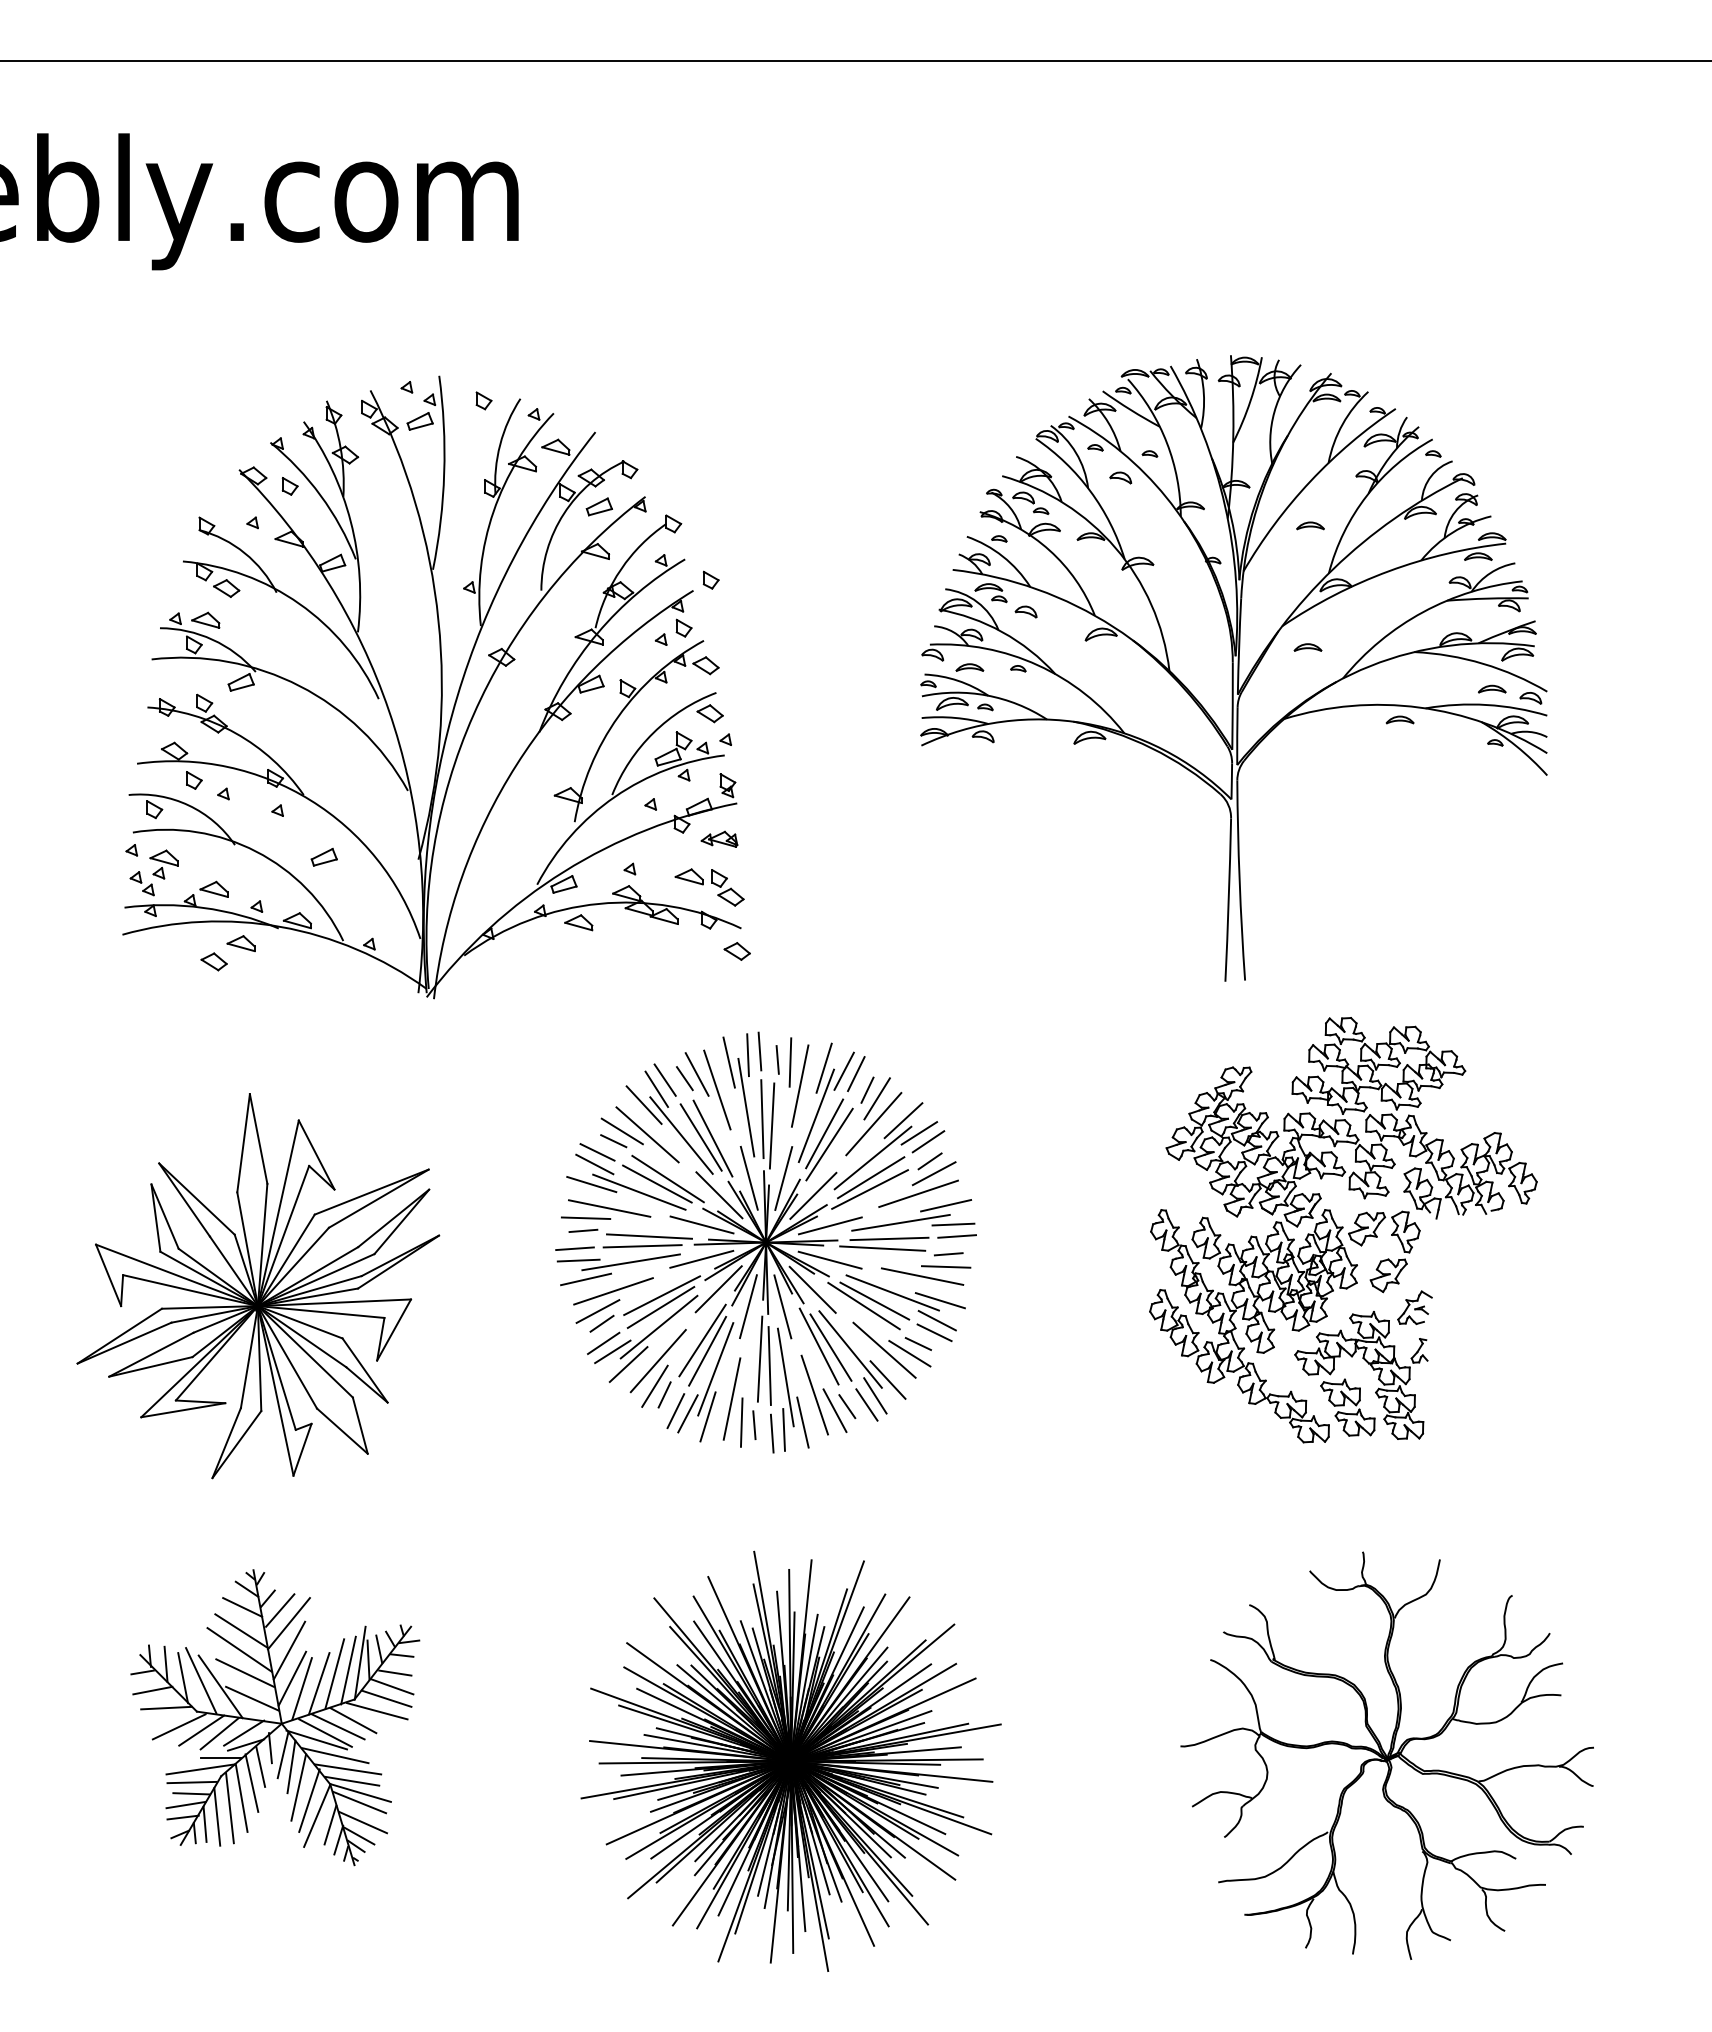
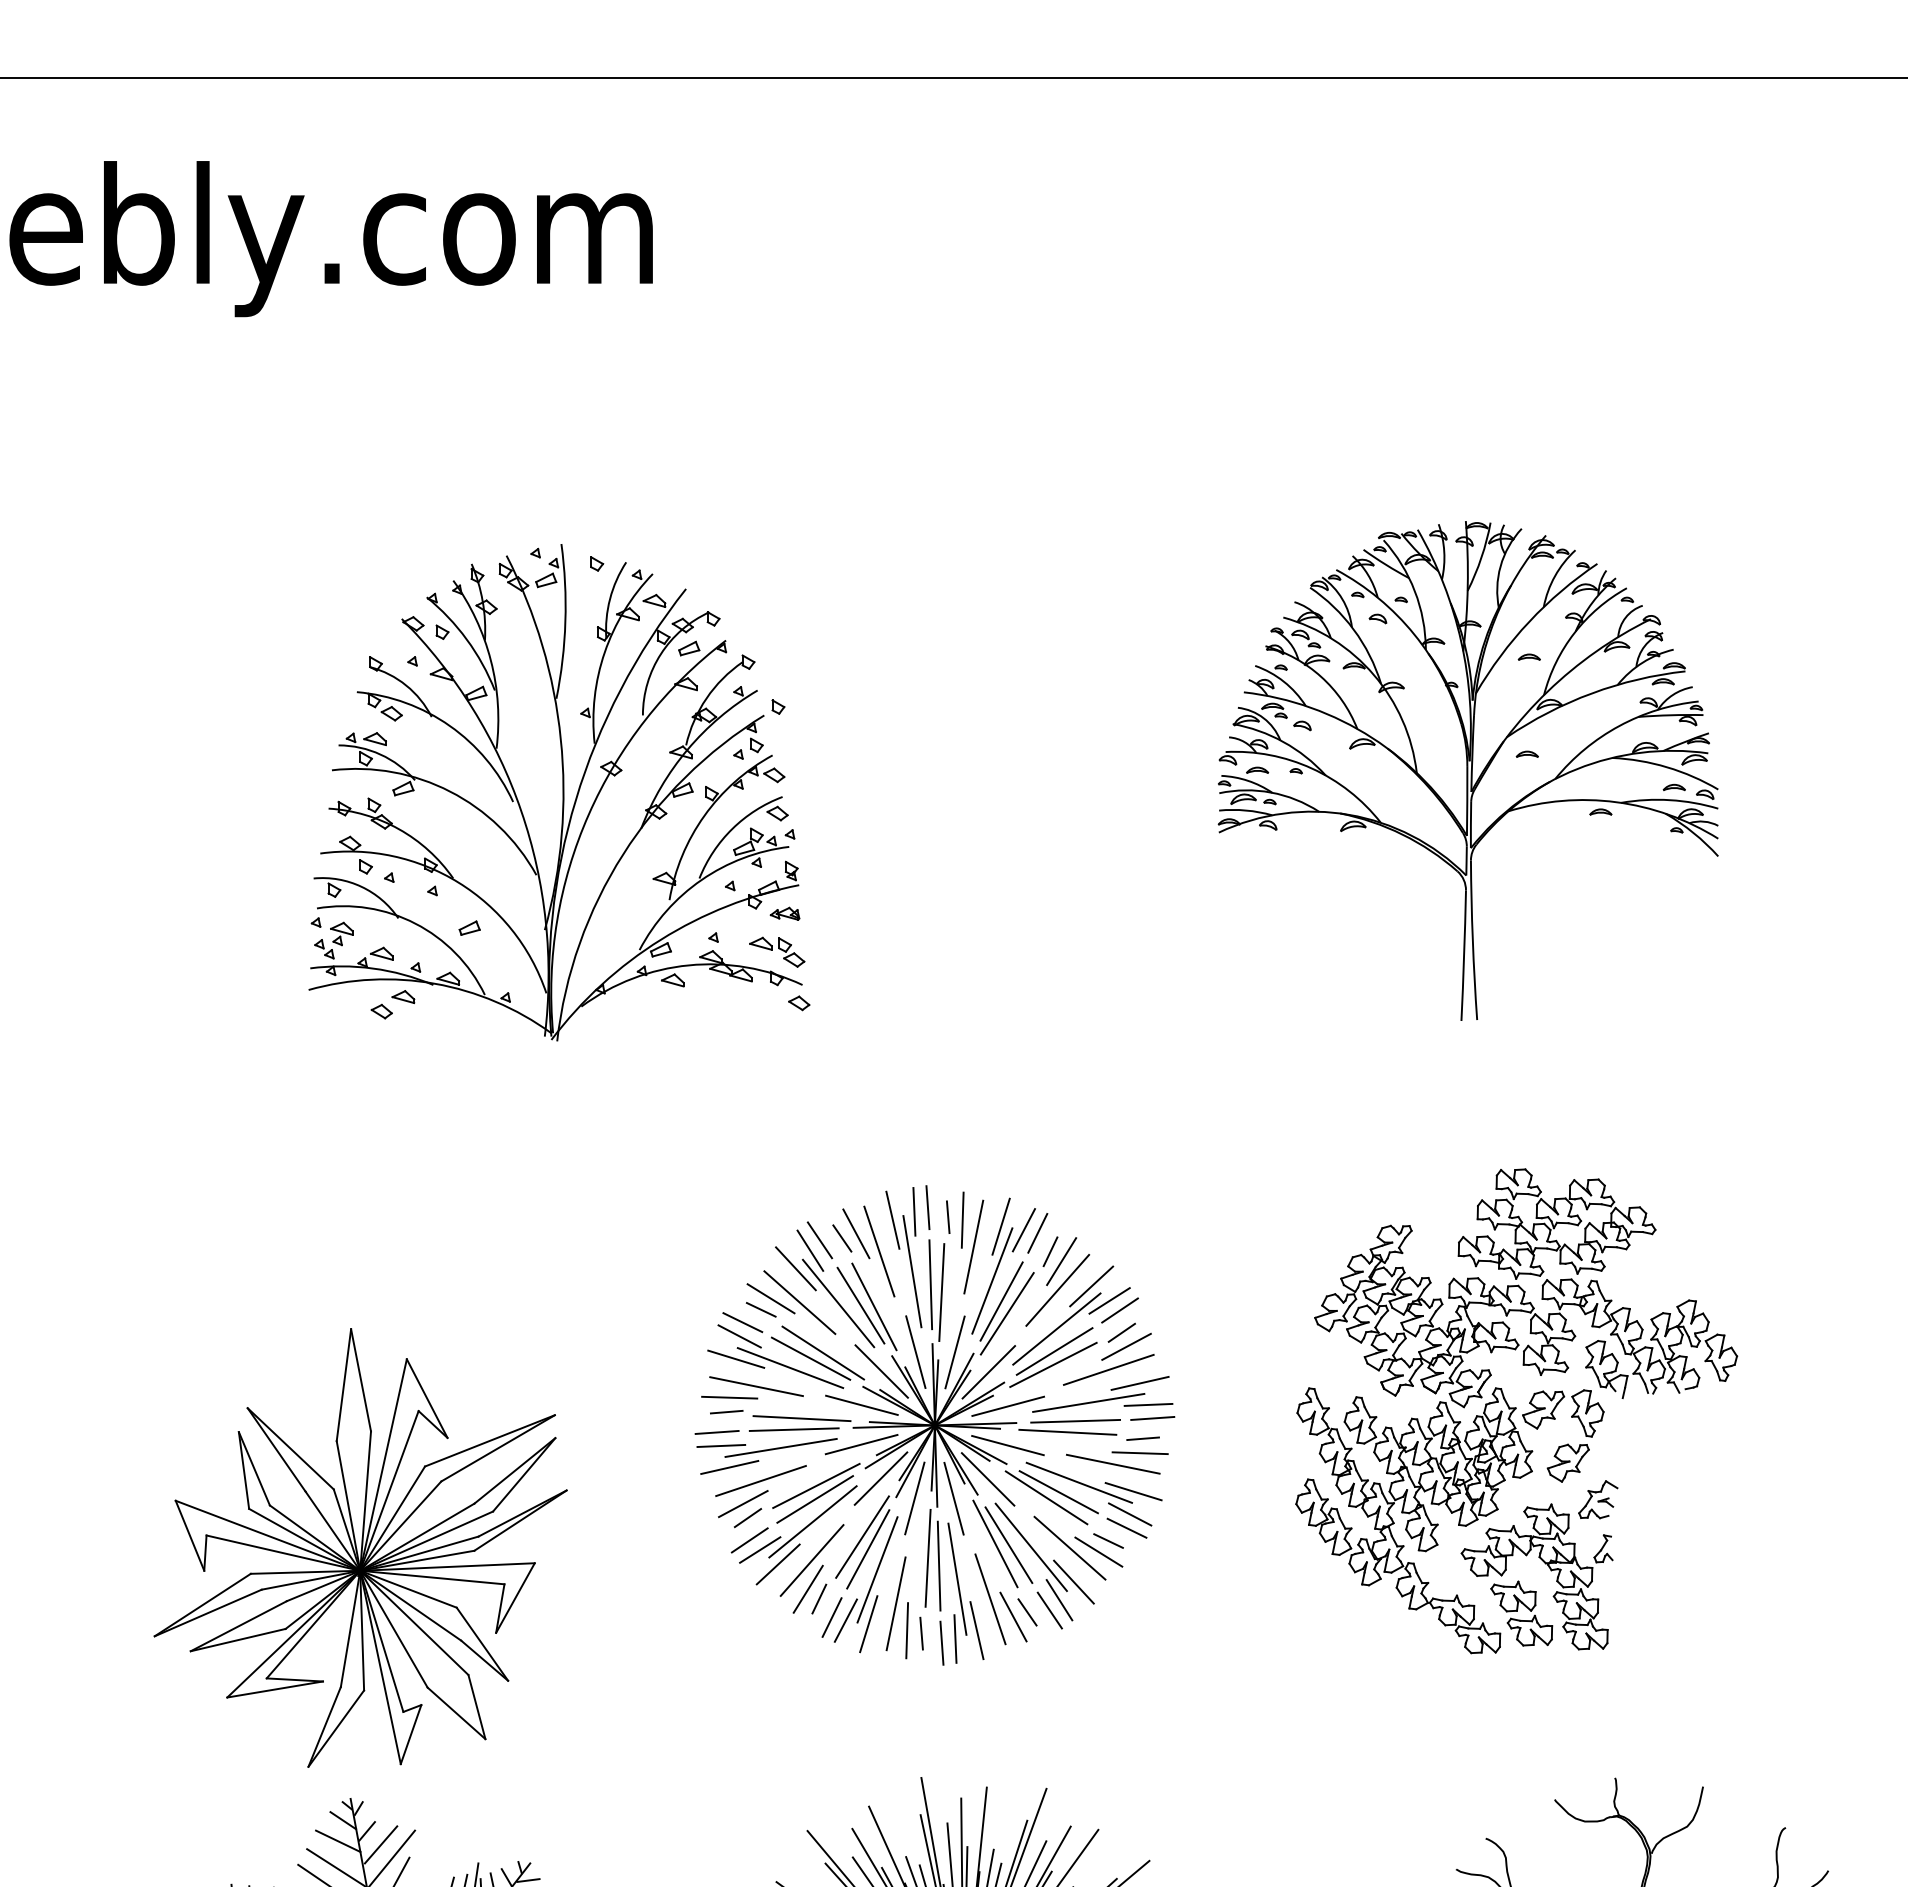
part: (1233, 668) -> (1467, 771), size x0.7
part: (436, 687) -> (559, 792), size x0.7
part: (1343, 1230) -> (1516, 1411), moved
part: (258, 1286) -> (360, 1548), moved

